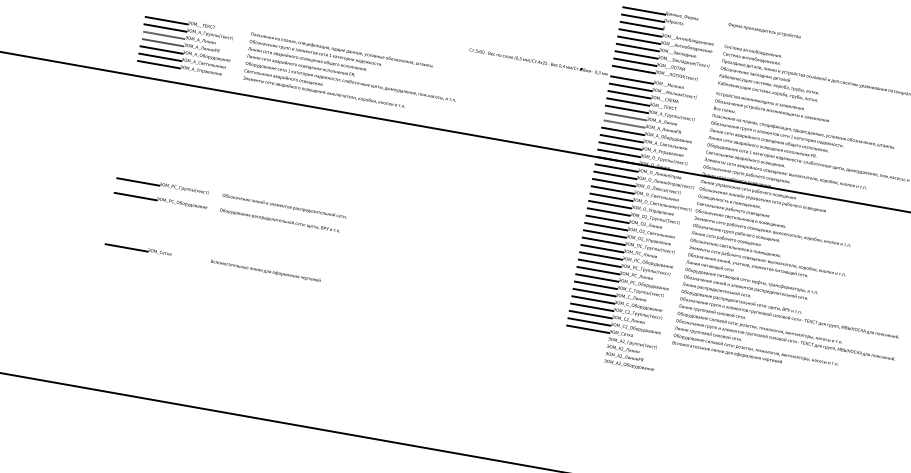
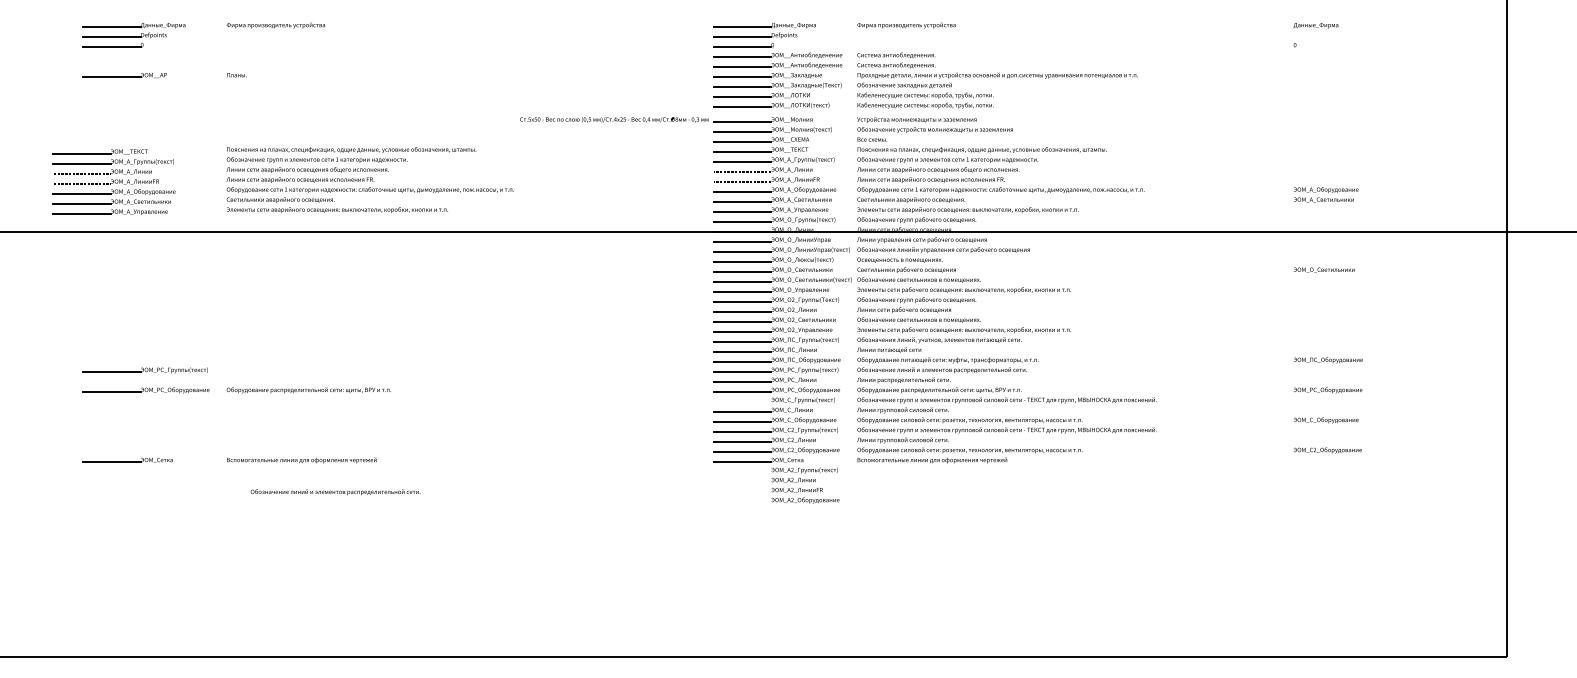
part: (186, 45) -> (113, 181), moved
text: (284, 206) -> (335, 492), moved
line: (595, 285) -> (742, 402), removed

